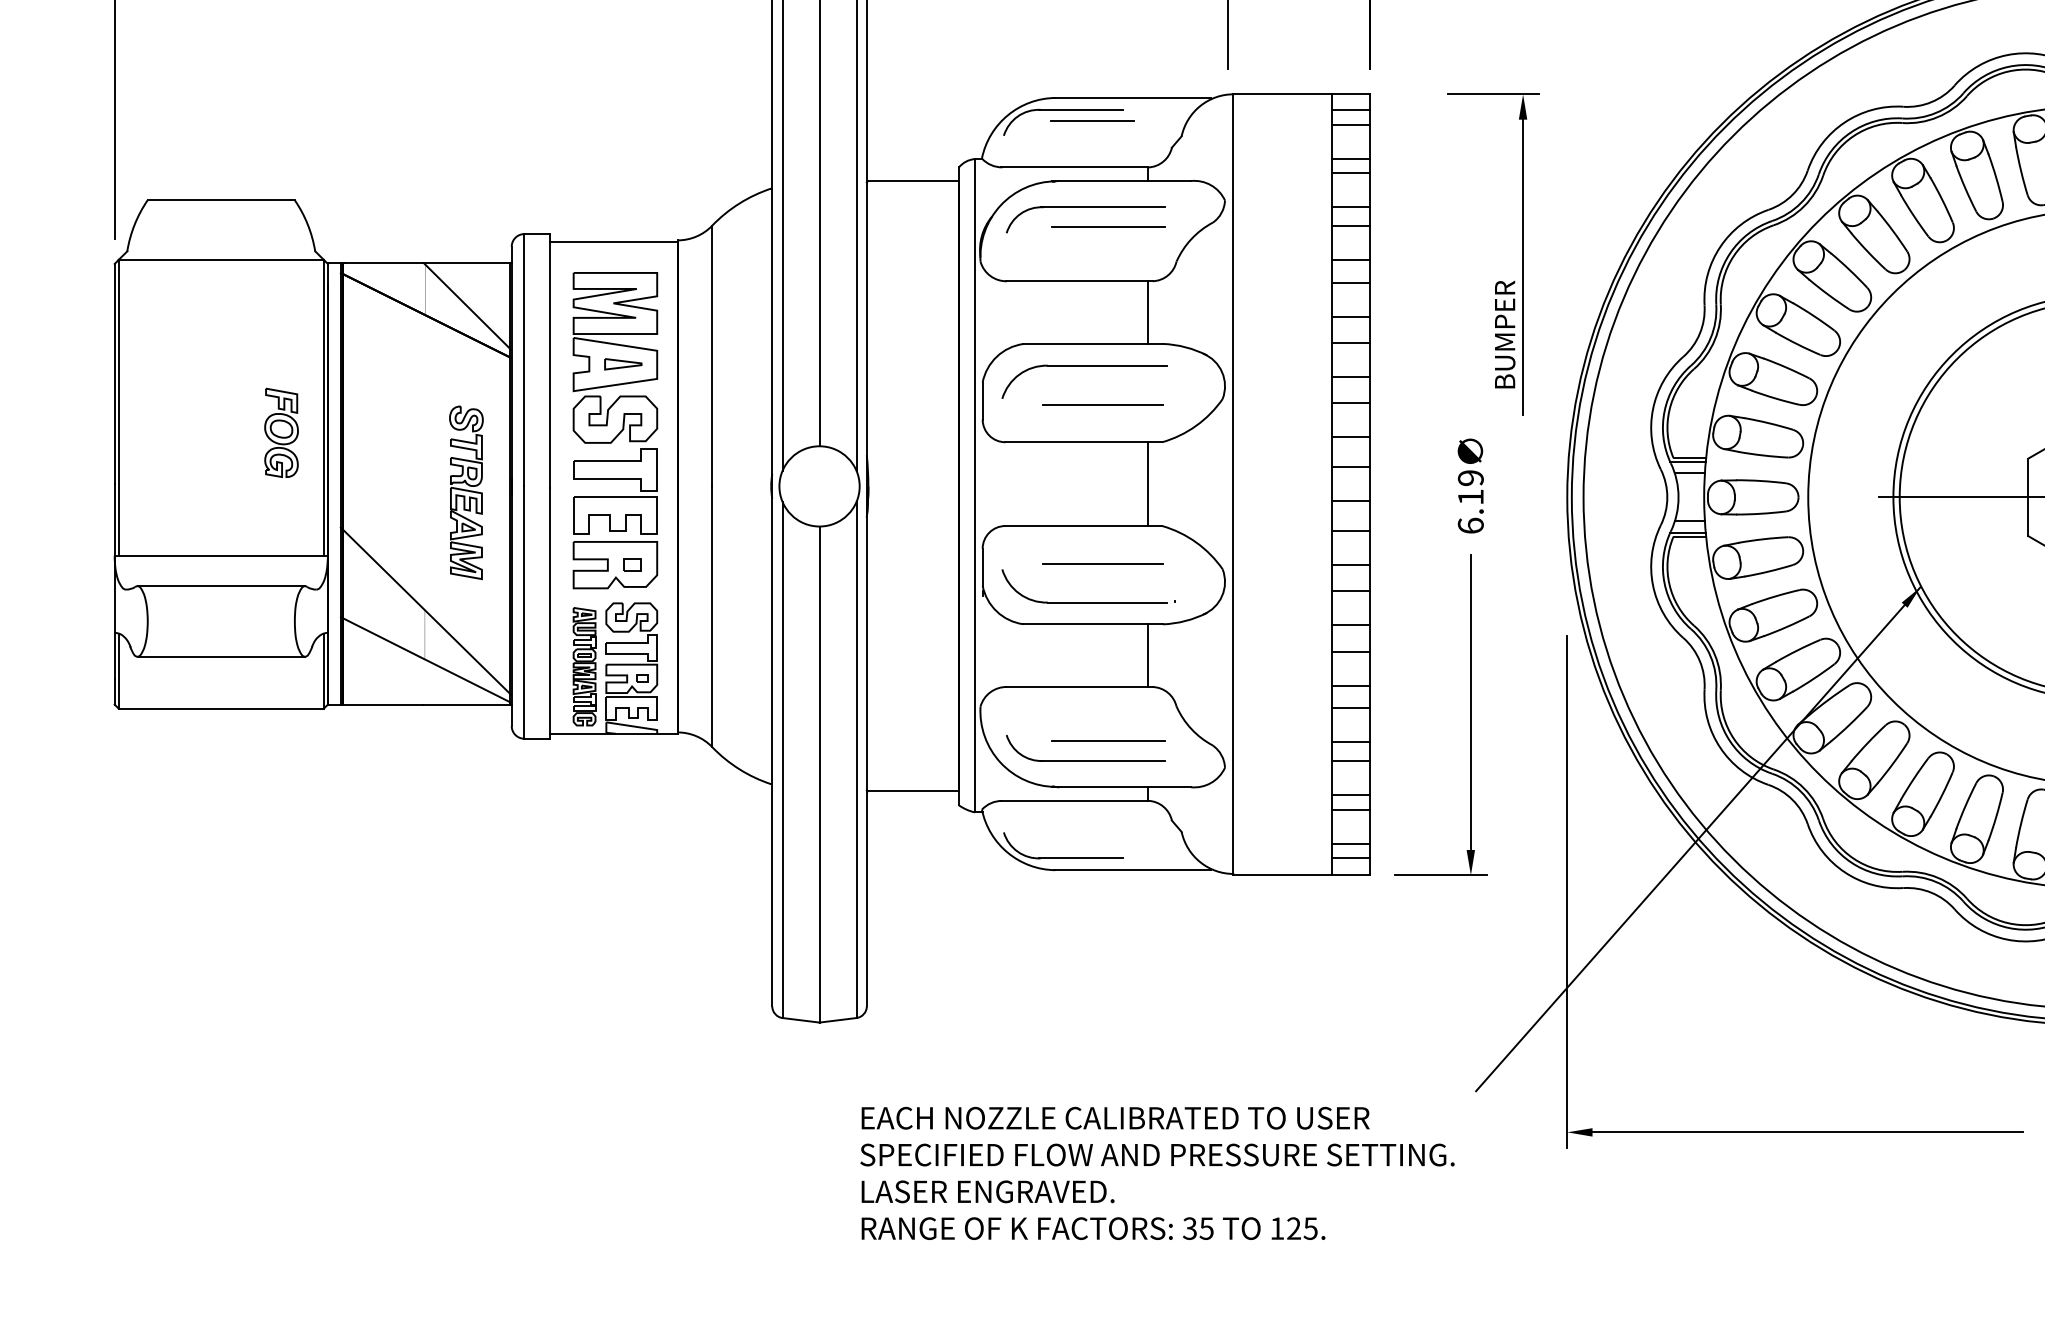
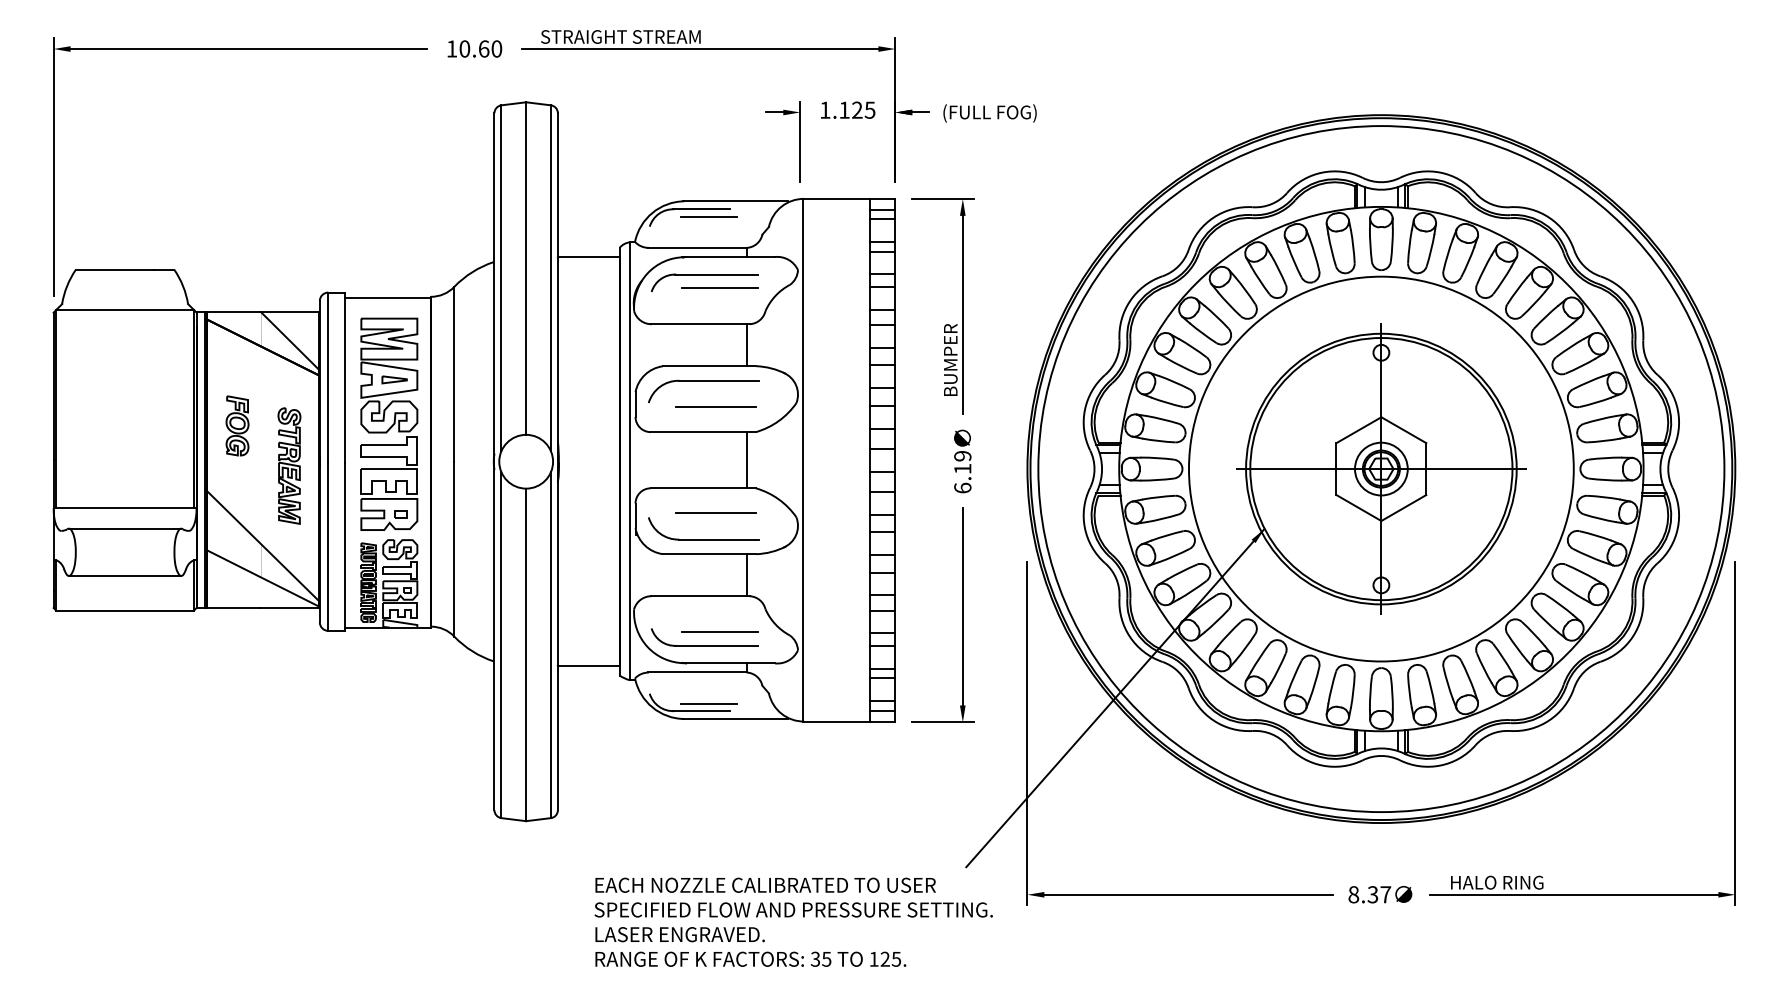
part: (1497, 281) -> (945, 324), moved
part: (281, 432) -> (237, 425), moved
line: (1091, 847) -> (708, 703), added
text: (1157, 1172) -> (793, 921), moved

